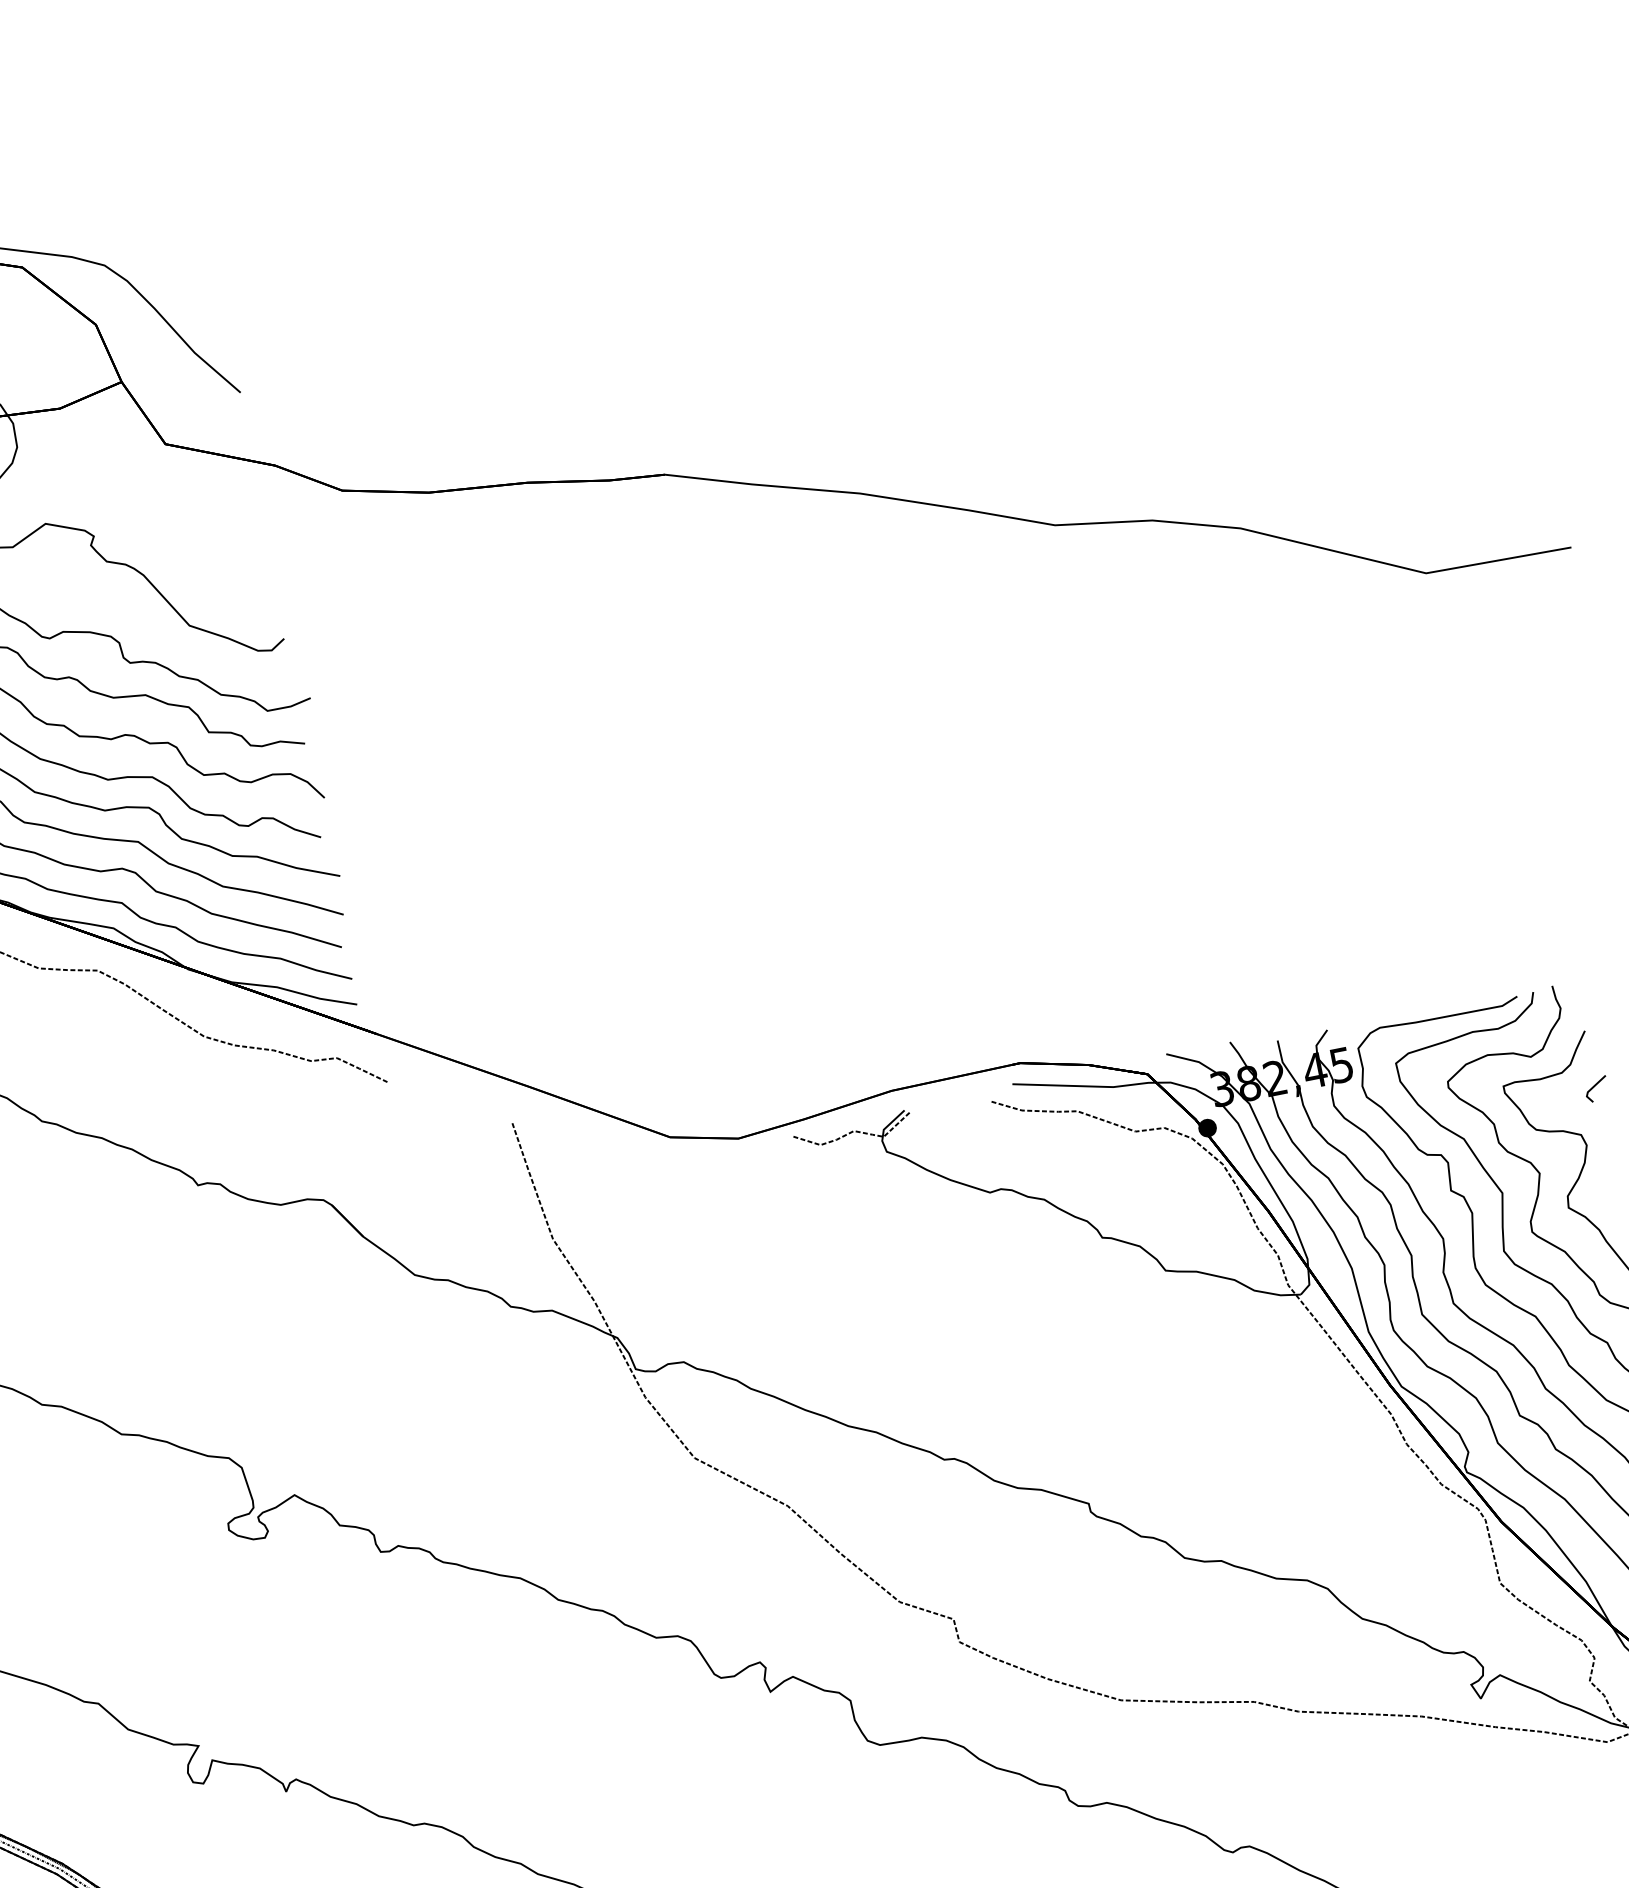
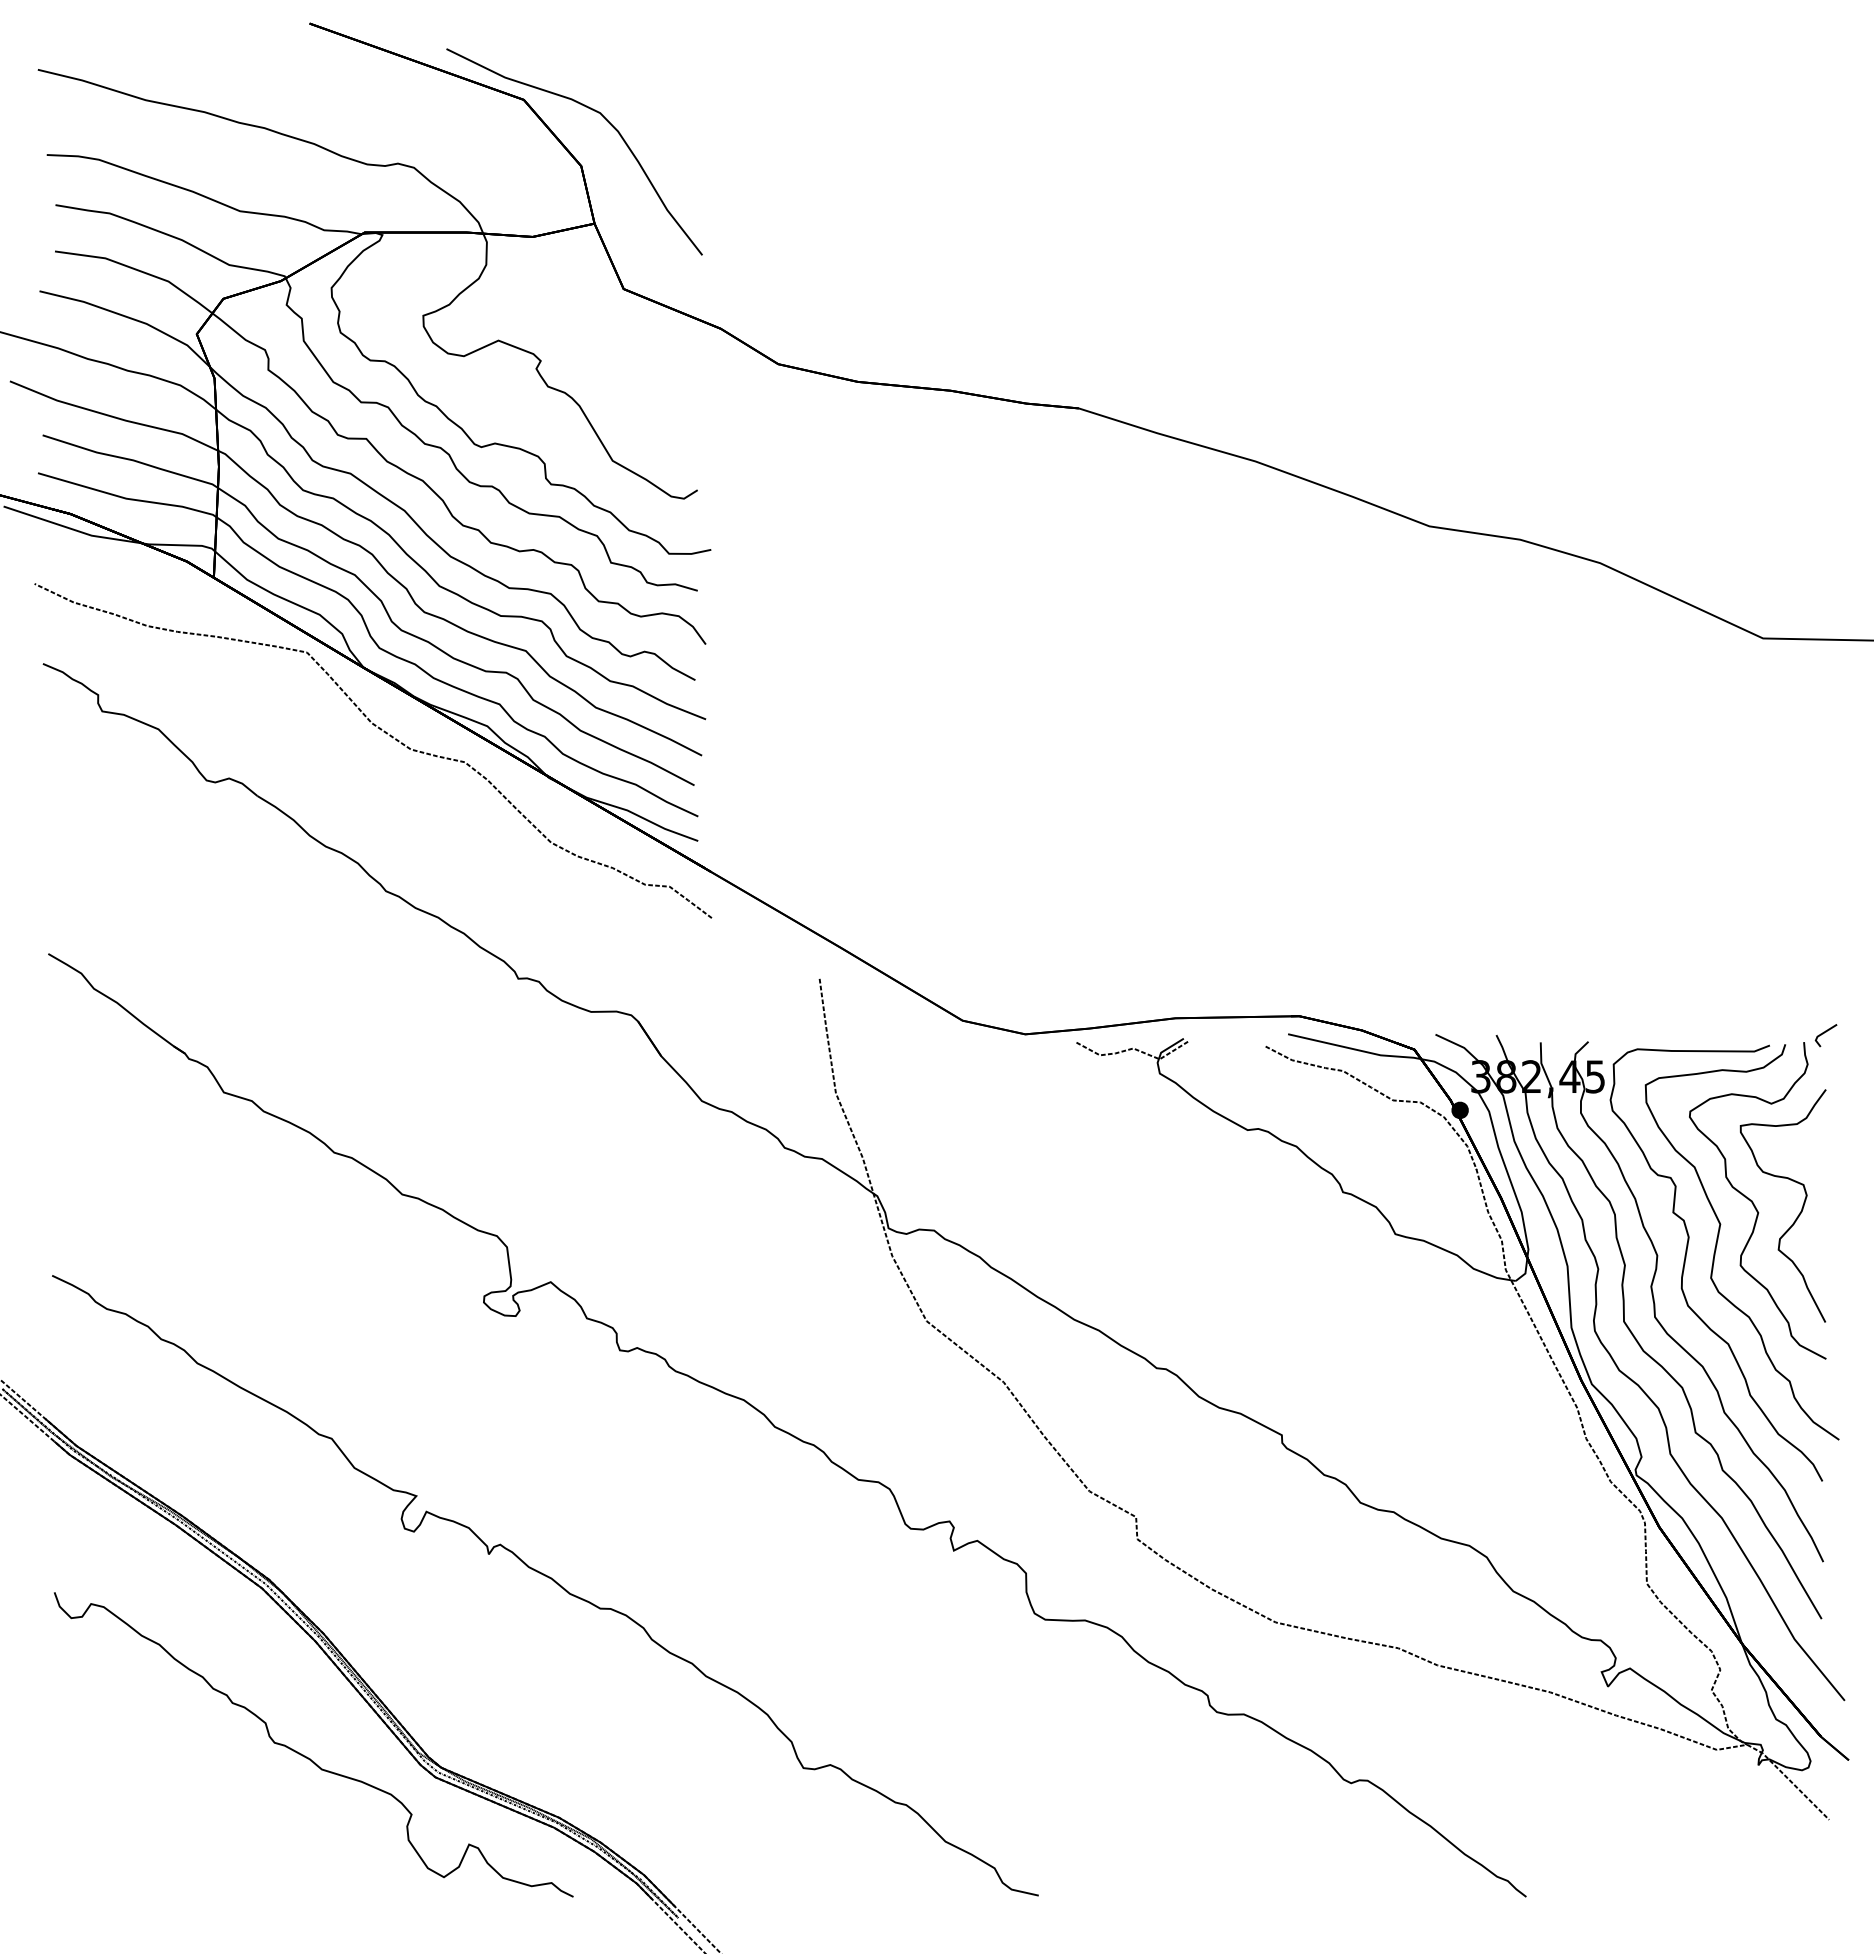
part: (1595, 1089) -> (1825, 1035), moved

